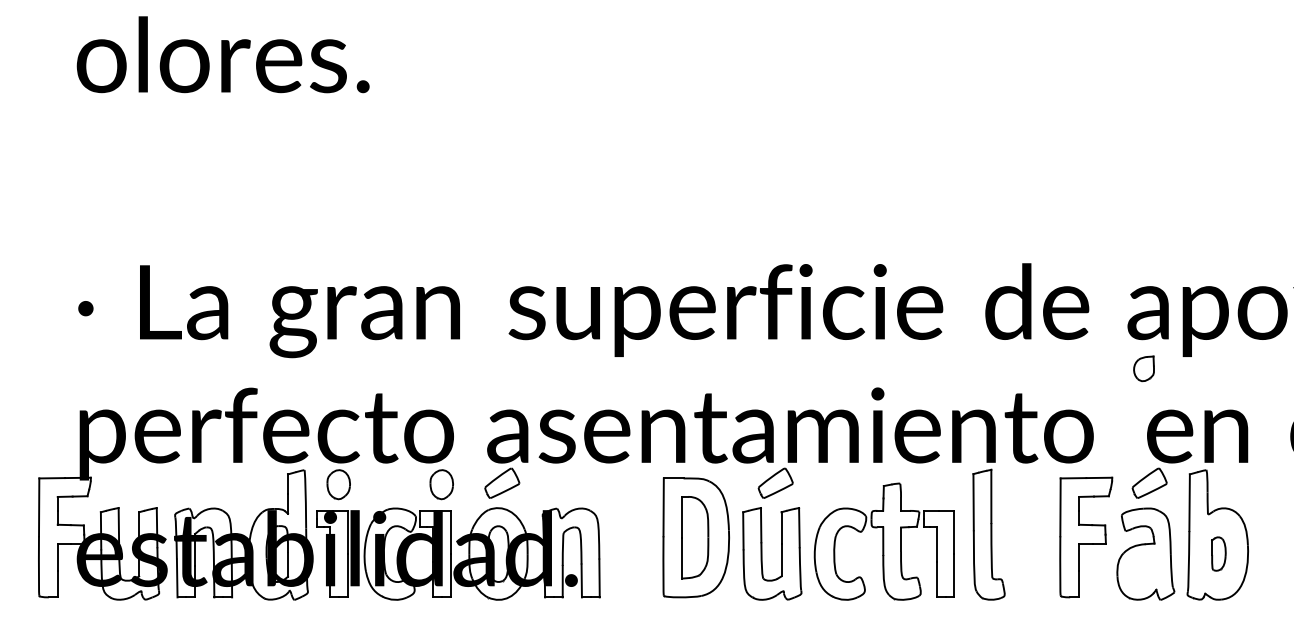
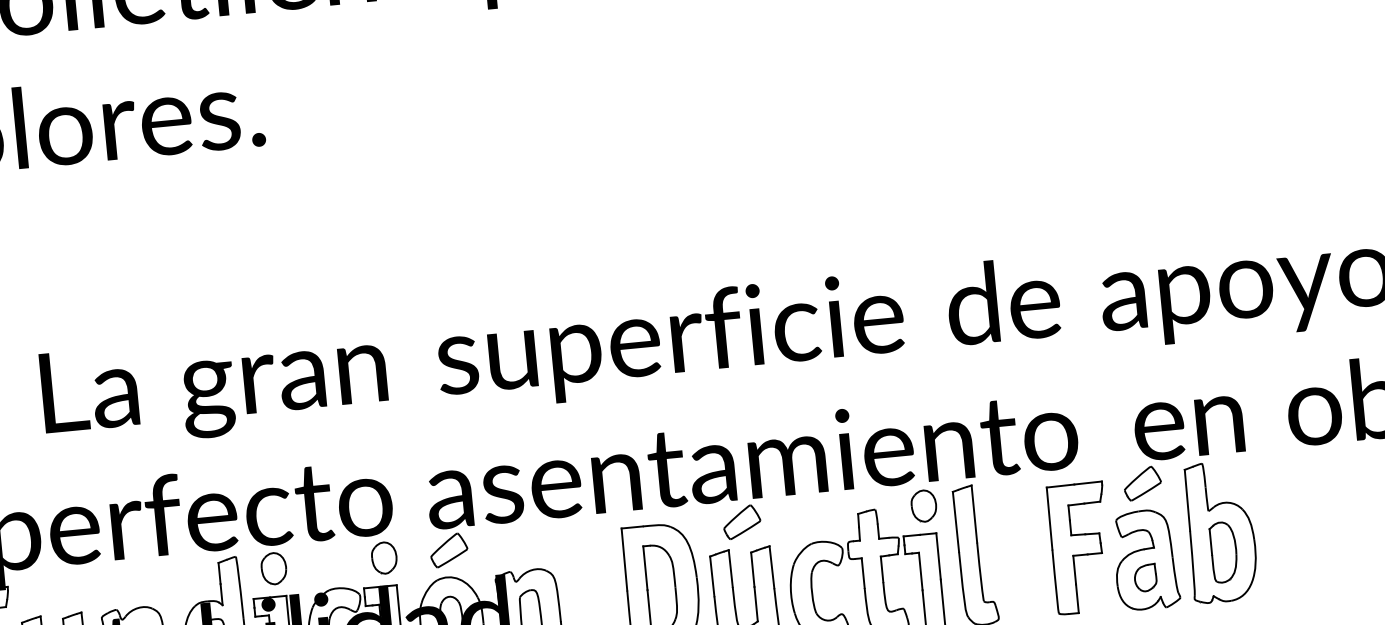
part: (1143, 368) -> (1145, 577), moved
part: (945, 484) -> (924, 505), added
part: (1218, 553) -> (1223, 551), size x1.67

